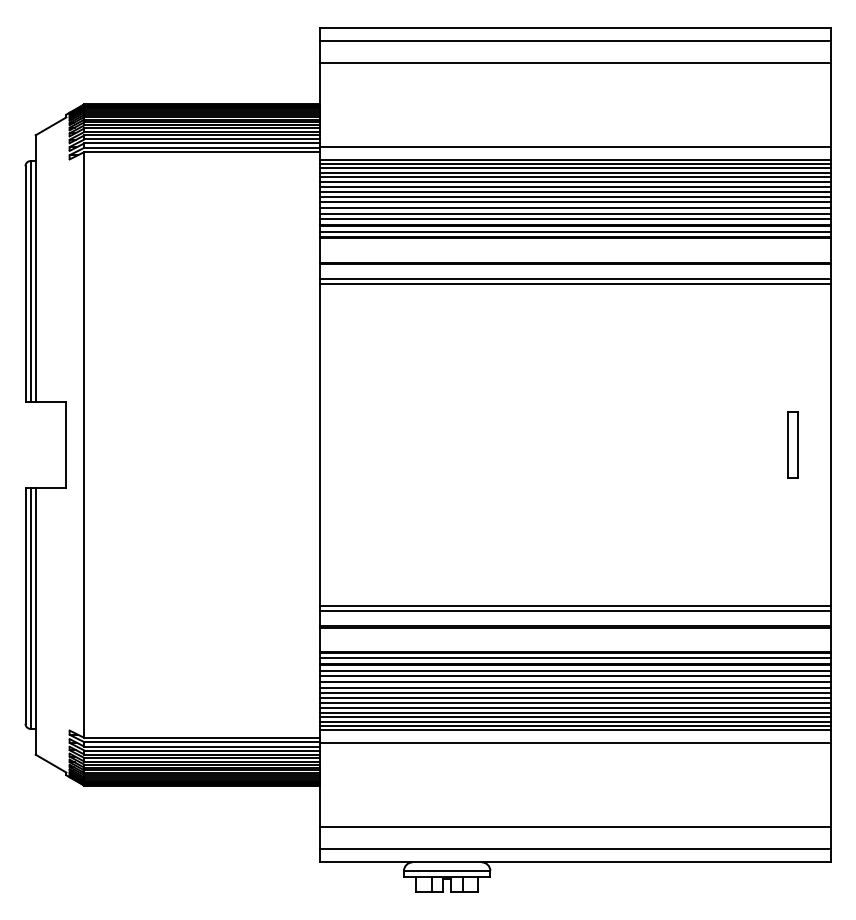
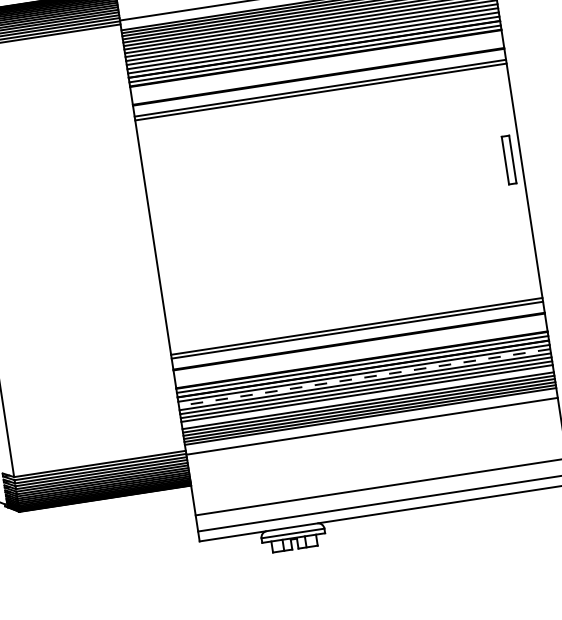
part: (792, 444) -> (508, 159), moved
line: (574, 676) -> (364, 377), solid -> dashed
line: (575, 703) -> (367, 397), removed

